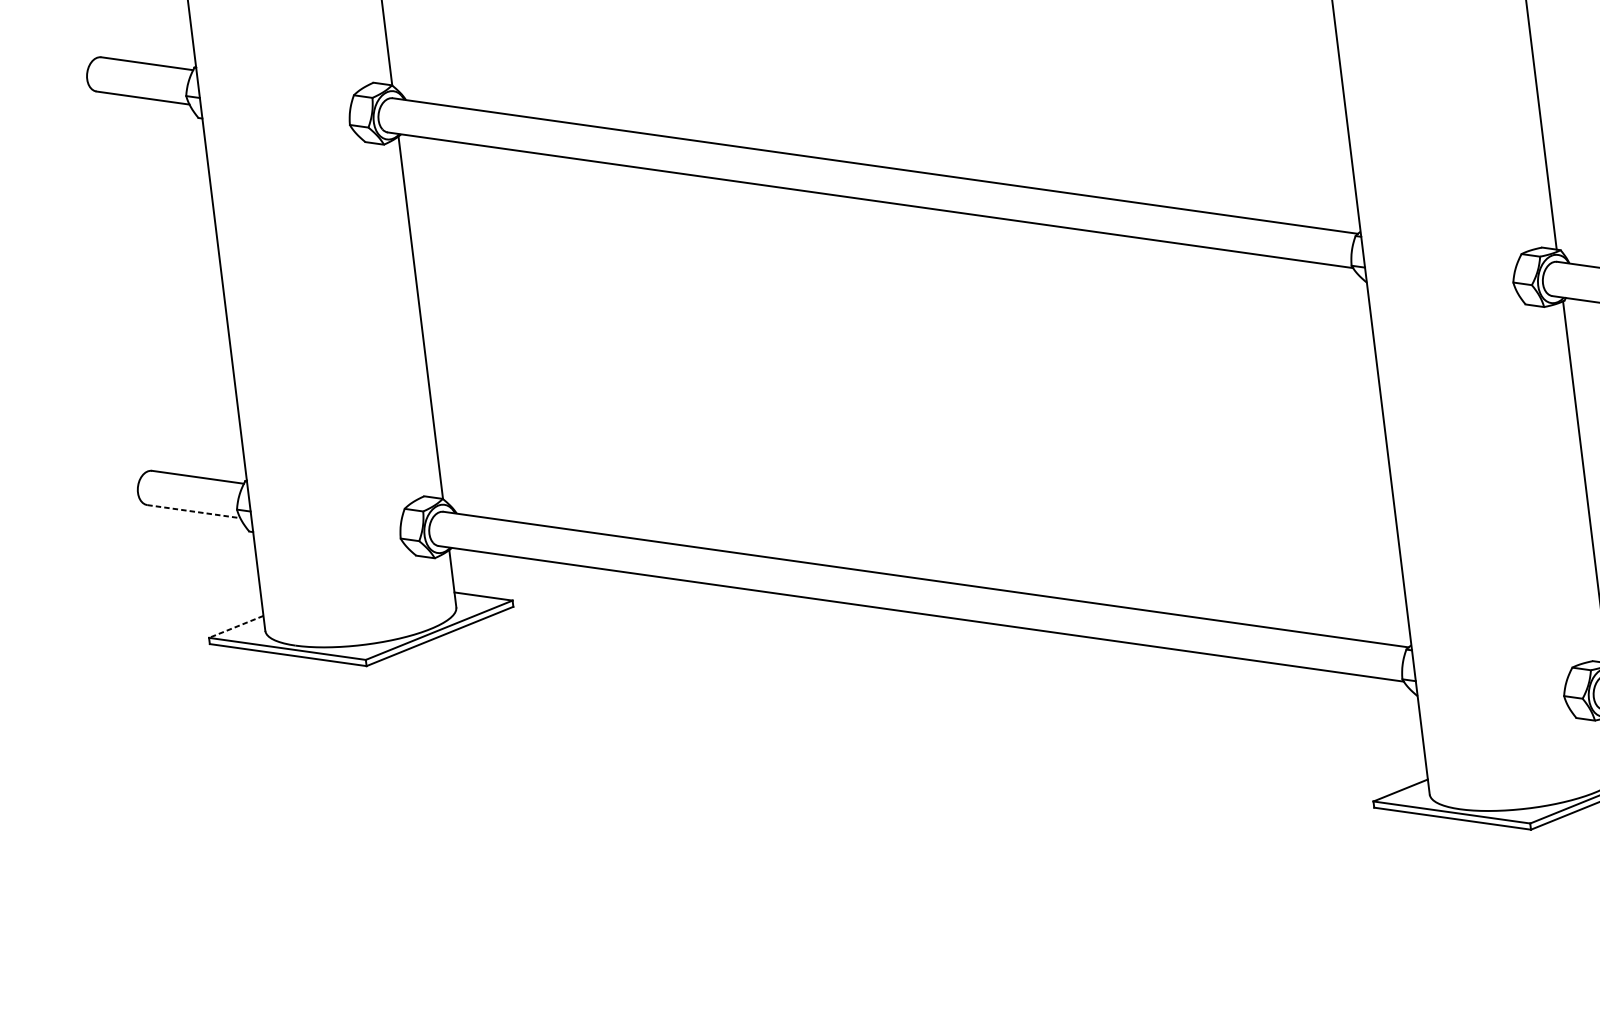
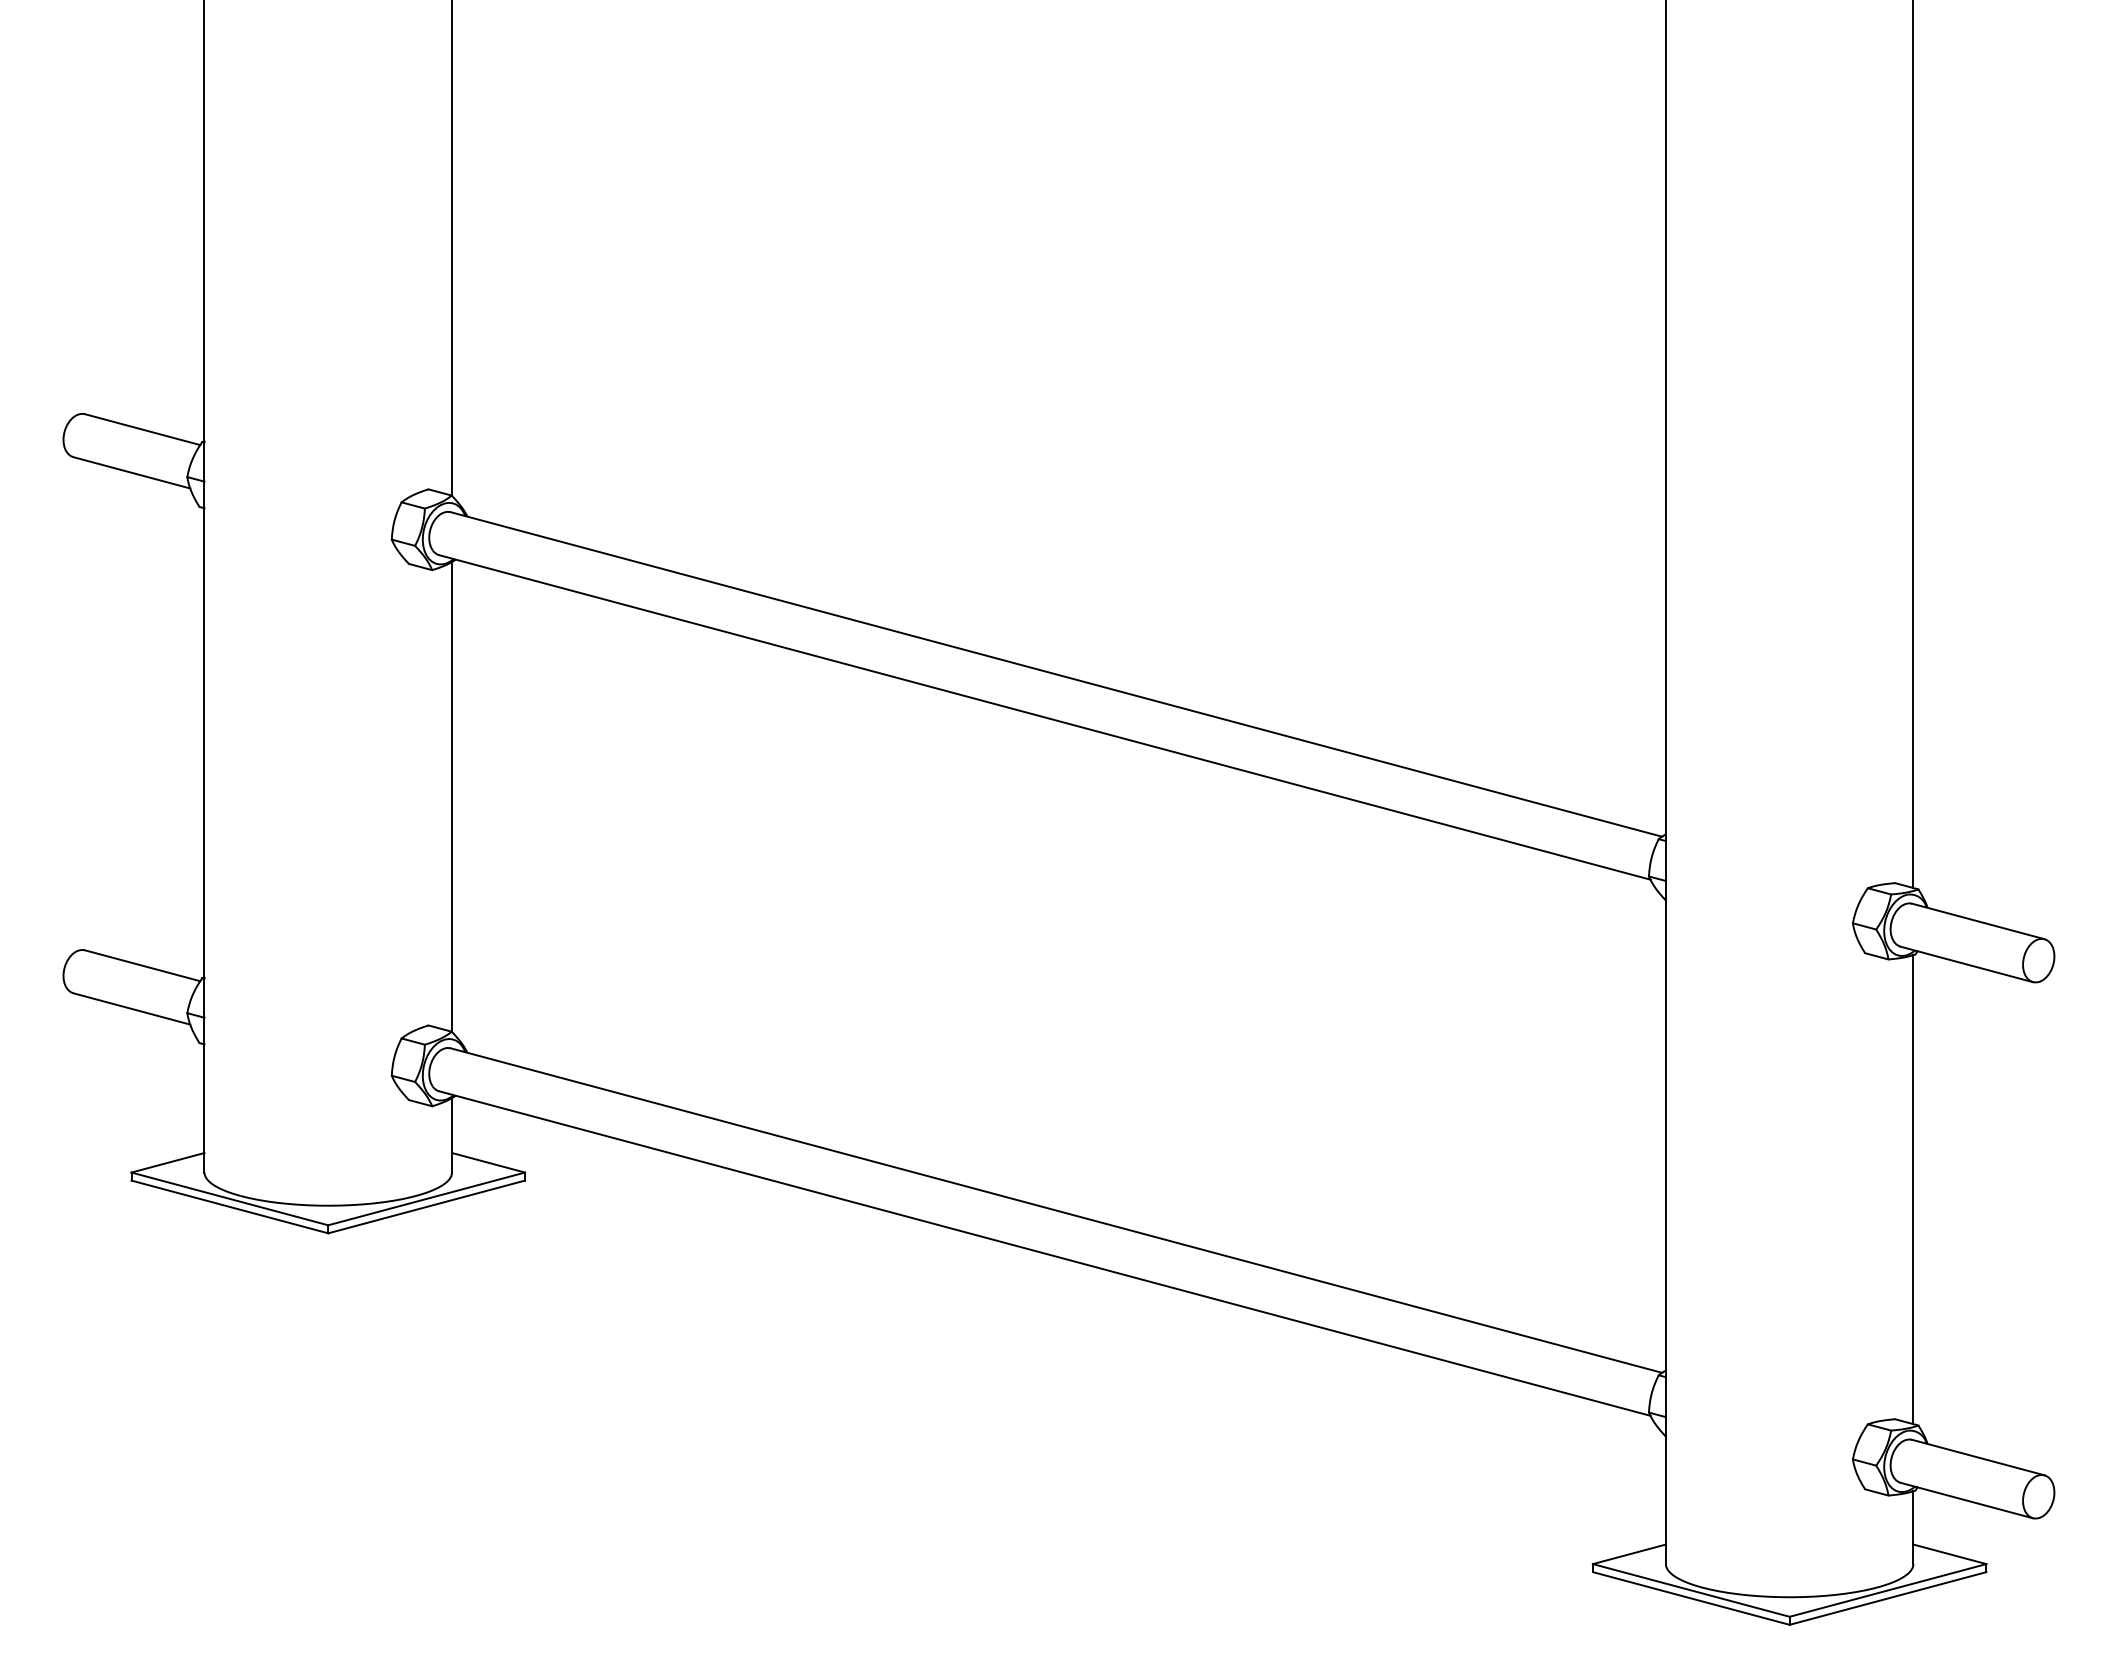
line: (194, 512) -> (132, 1009), dashed -> solid
line: (236, 626) -> (168, 1162), dashed -> solid

